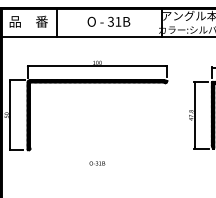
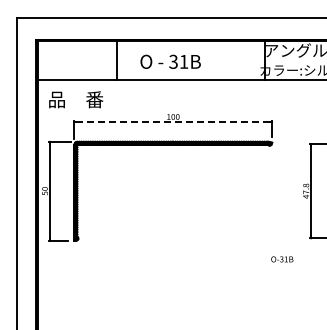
text: (29, 21) -> (76, 99), moved
text: (108, 21) -> (170, 61), moved
line: (97, 66) -> (173, 121), solid -> dashed
text: (97, 163) -> (282, 259), moved

